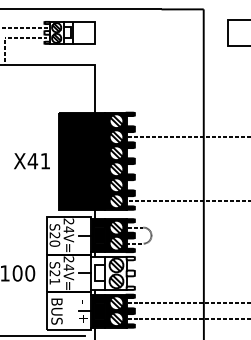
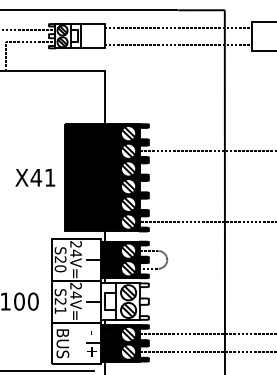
line: (161, 25) -> (178, 28), added
line: (161, 41) -> (178, 45), added

